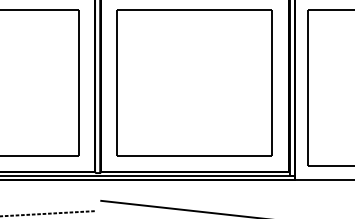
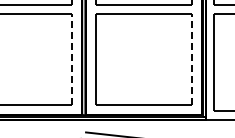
line: (79, 83) -> (72, 59), solid -> dashed
line: (273, 83) -> (192, 59), solid -> dashed

